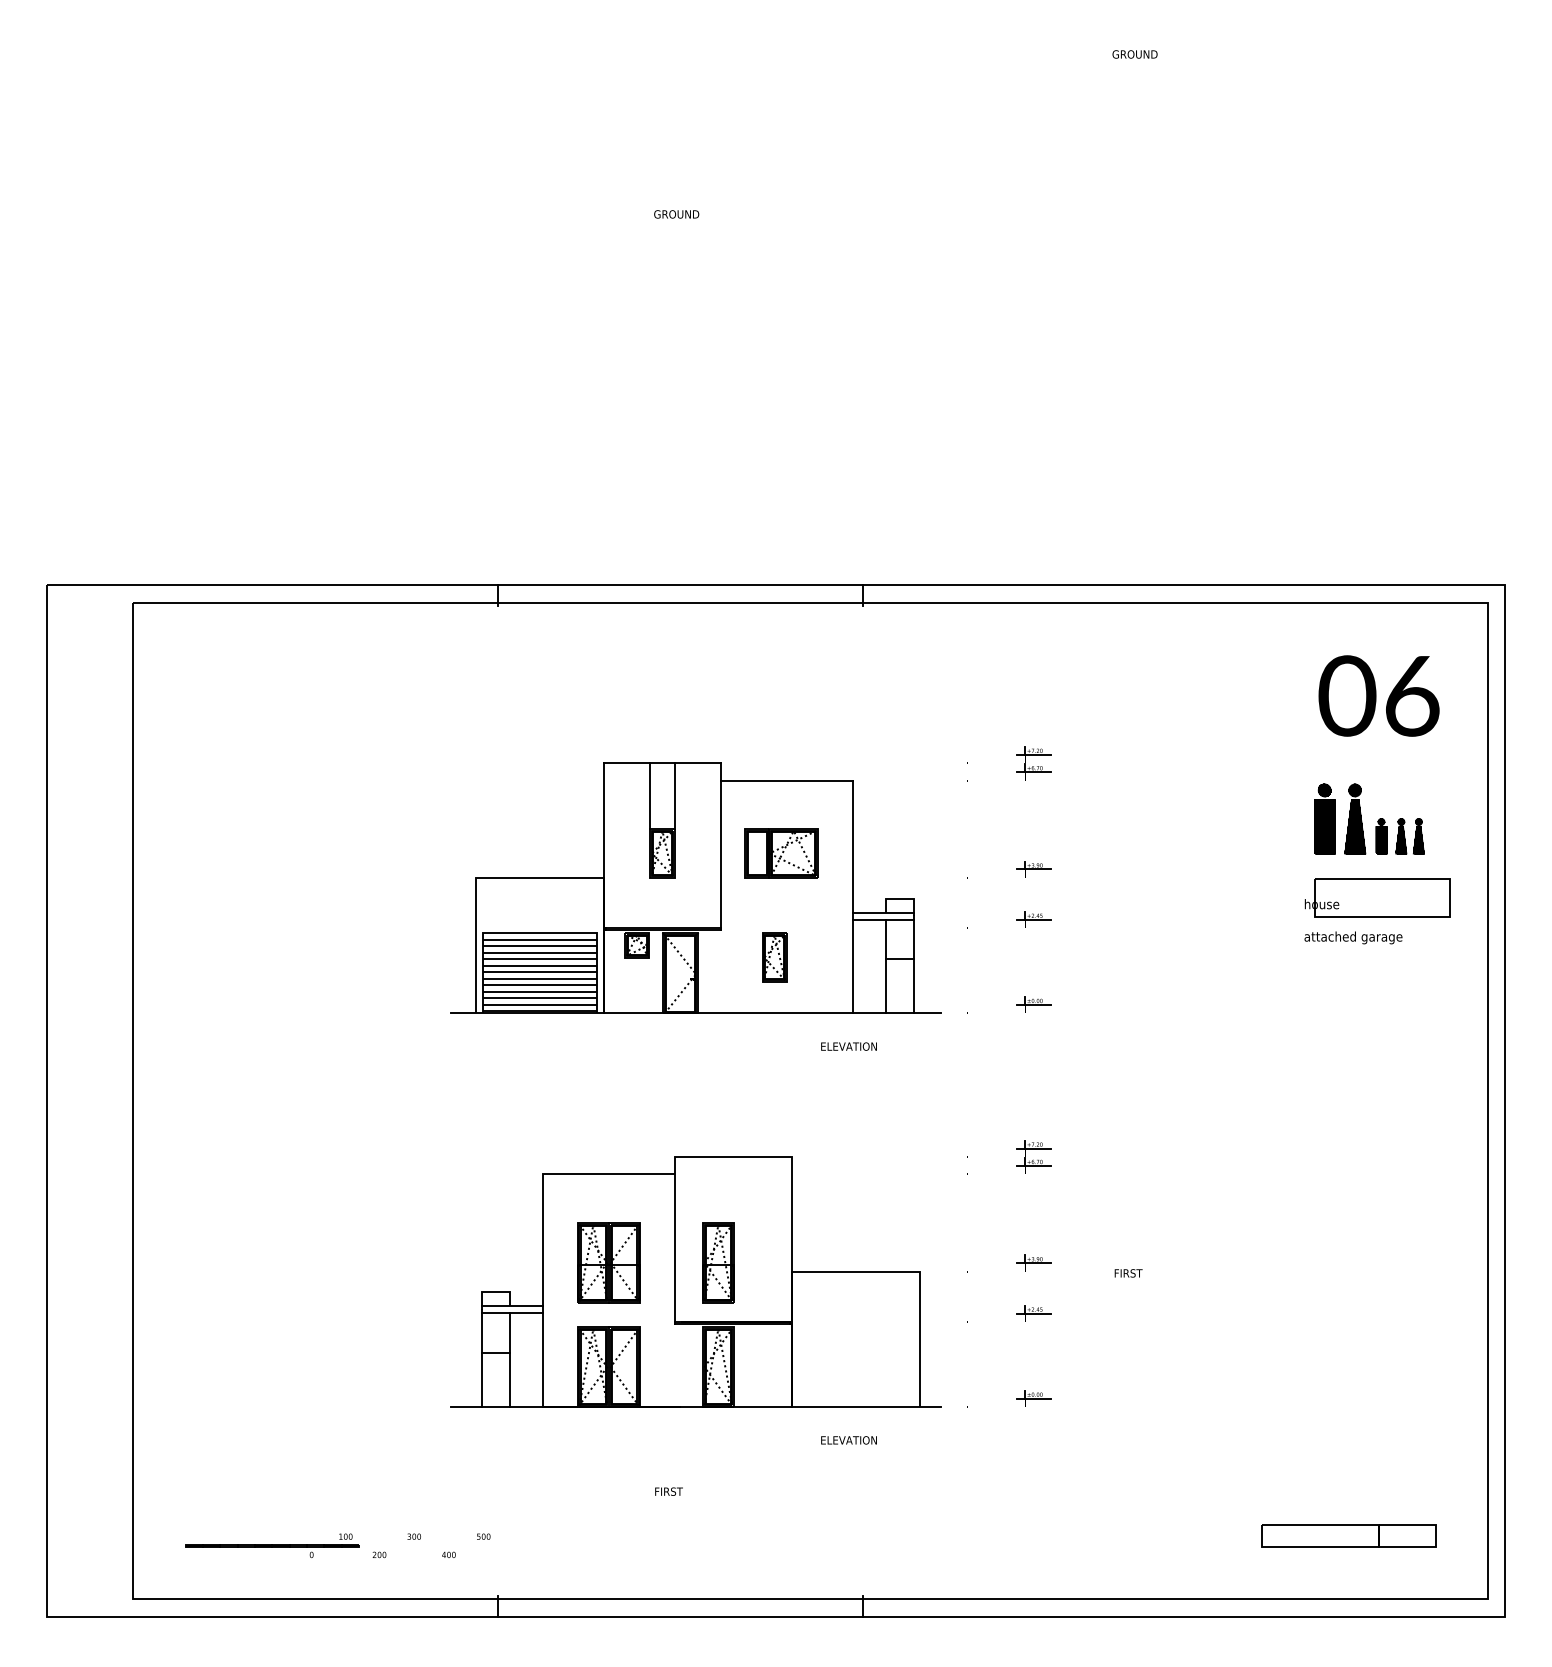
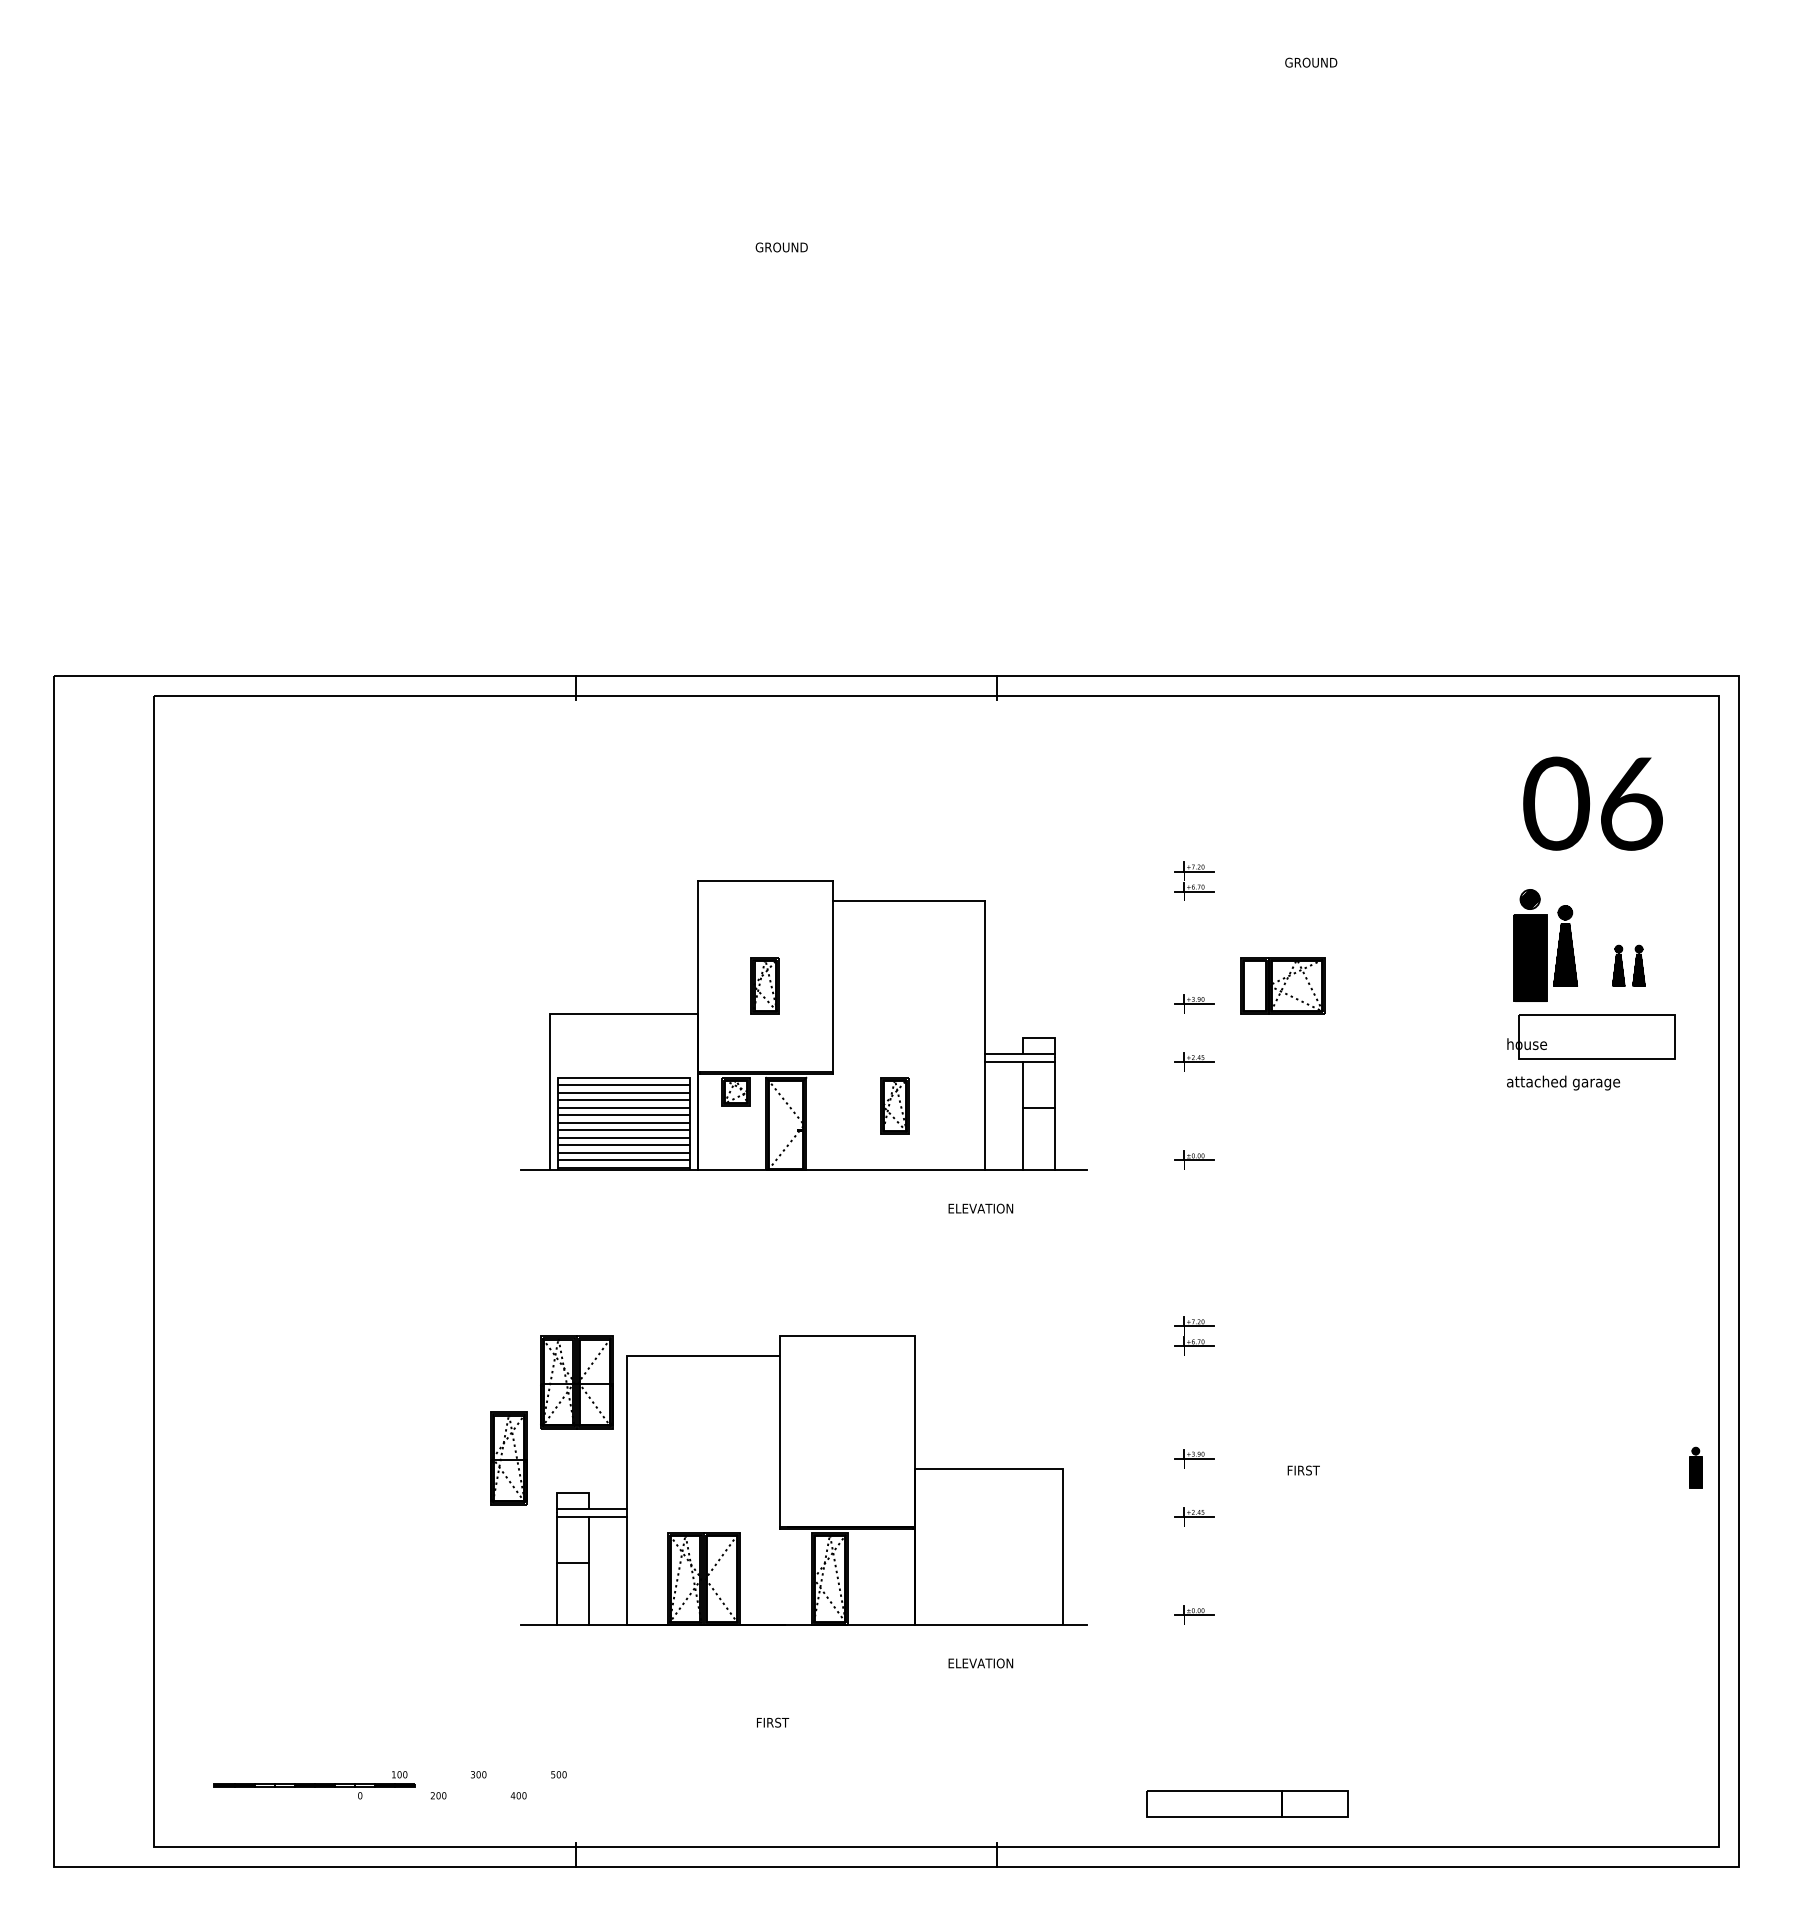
line: (650, 796) -> (751, 919), removed
line: (674, 796) -> (779, 919), removed
part: (1324, 818) -> (1530, 945), size x1.4
part: (1381, 836) -> (1695, 1467), moved
part: (781, 853) -> (1282, 985), moved
part: (608, 1262) -> (576, 1382), moved
part: (717, 1262) -> (508, 1458), moved
part: (1349, 1535) -> (1247, 1803), moved

